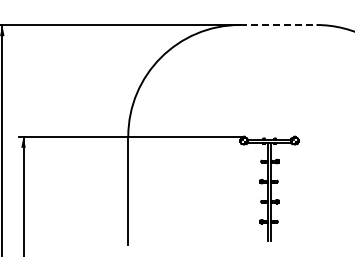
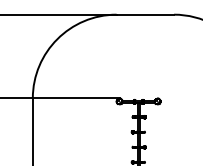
line: (278, 25) -> (145, 15), dashed -> solid

